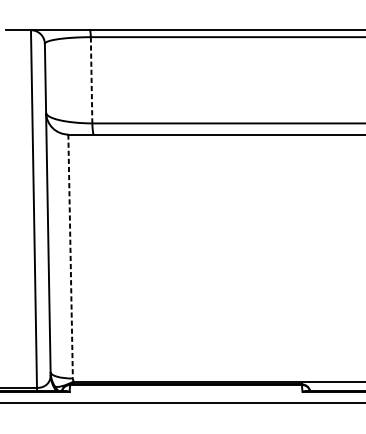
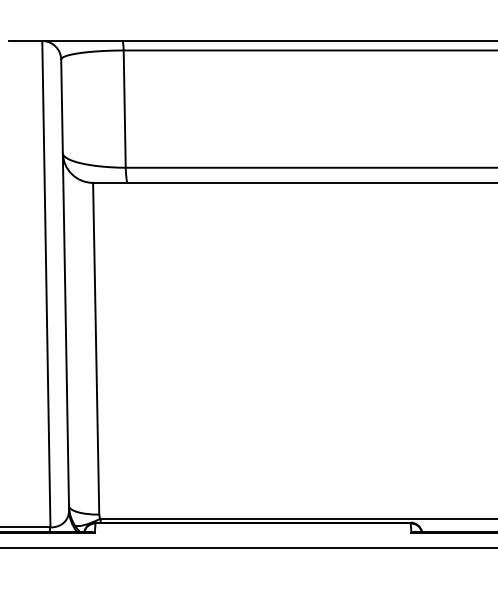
line: (91, 80) -> (124, 109), dashed -> solid
line: (70, 256) -> (96, 348), dashed -> solid

